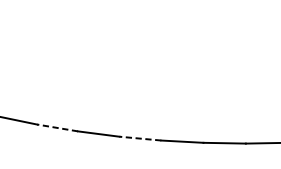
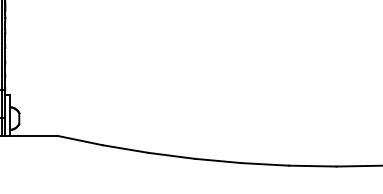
line: (57, 127) -> (125, 148), dashed -> solid
line: (140, 138) -> (218, 160), dashed -> solid

